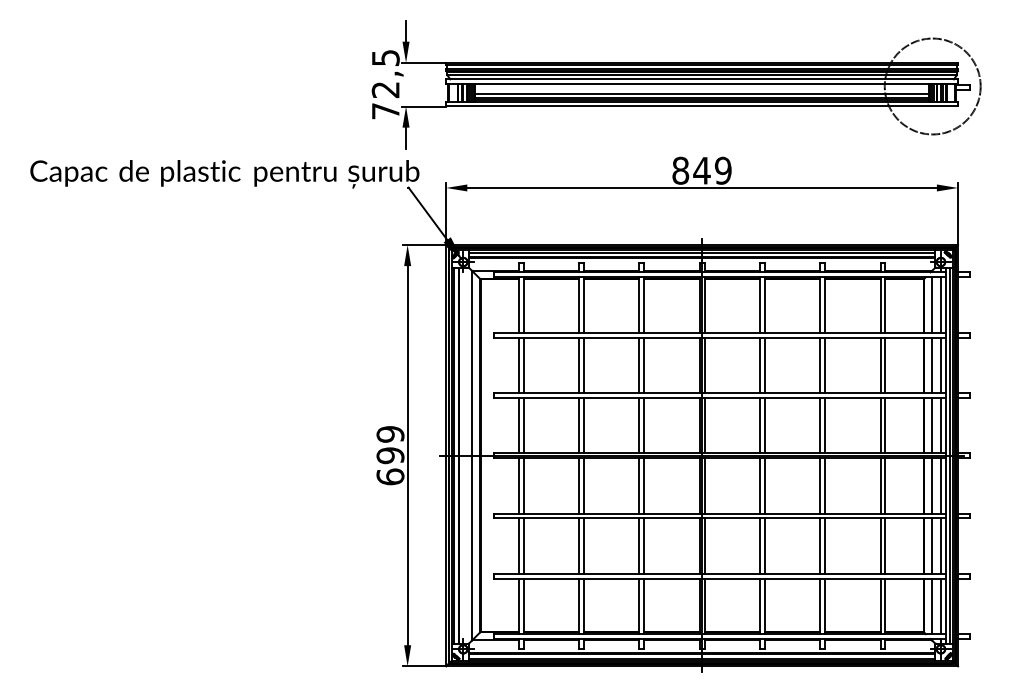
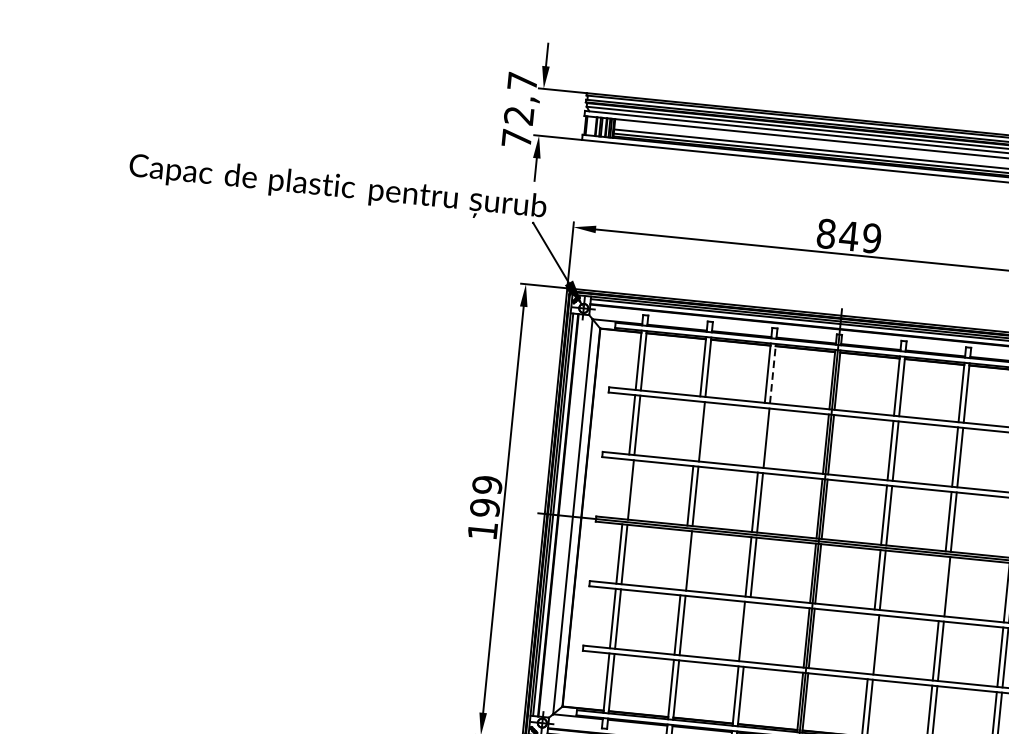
text: (385, 57) -> (522, 81), 72,5 -> 72,7
line: (644, 304) -> (773, 373), solid -> dashed
line: (579, 364) -> (697, 430), removed
line: (639, 364) -> (761, 436), removed
line: (518, 425) -> (625, 489), removed
text: (390, 476) -> (482, 530), 699 -> 199
line: (579, 485) -> (684, 560), removed
line: (820, 485) -> (942, 585), removed
line: (644, 545) -> (747, 631), removed
line: (760, 545) -> (871, 643), removed

